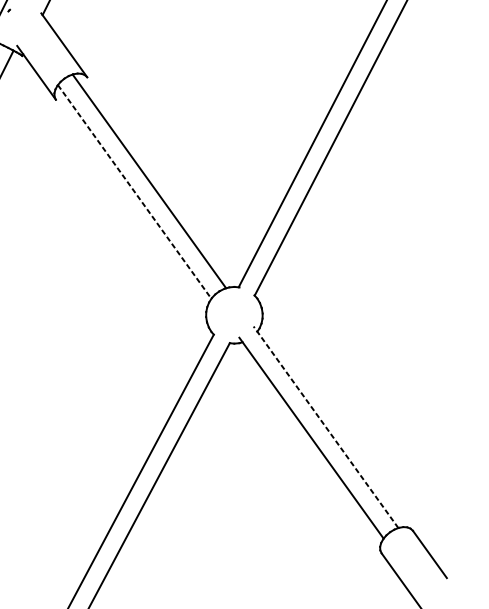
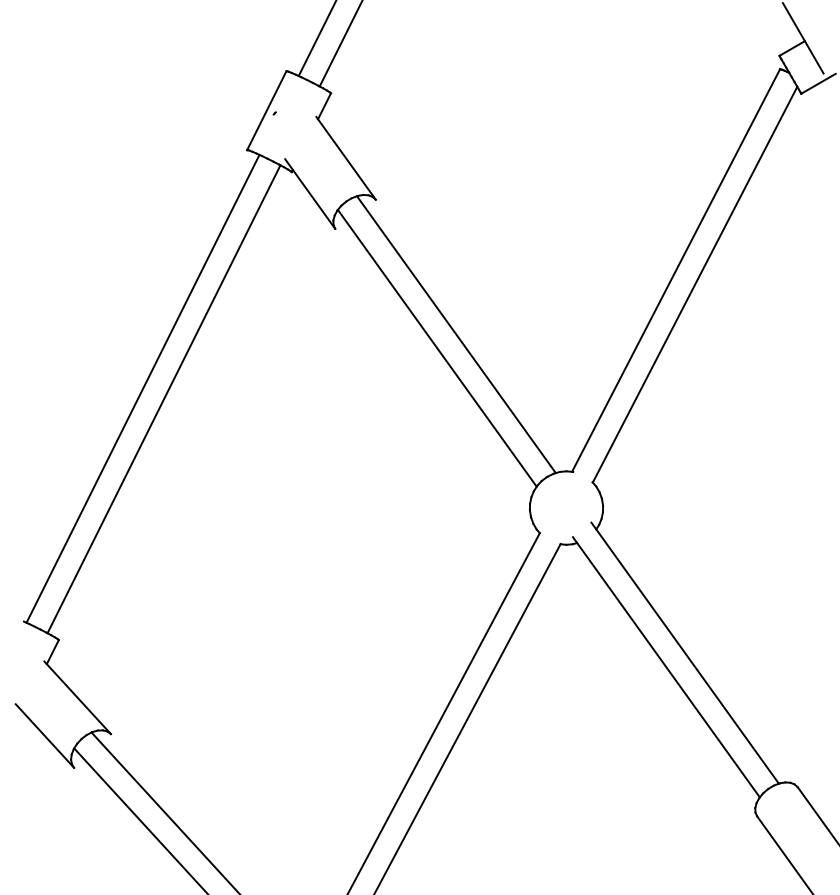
line: (134, 192) -> (437, 348), dashed -> solid
line: (326, 427) -> (685, 653), dashed -> solid

